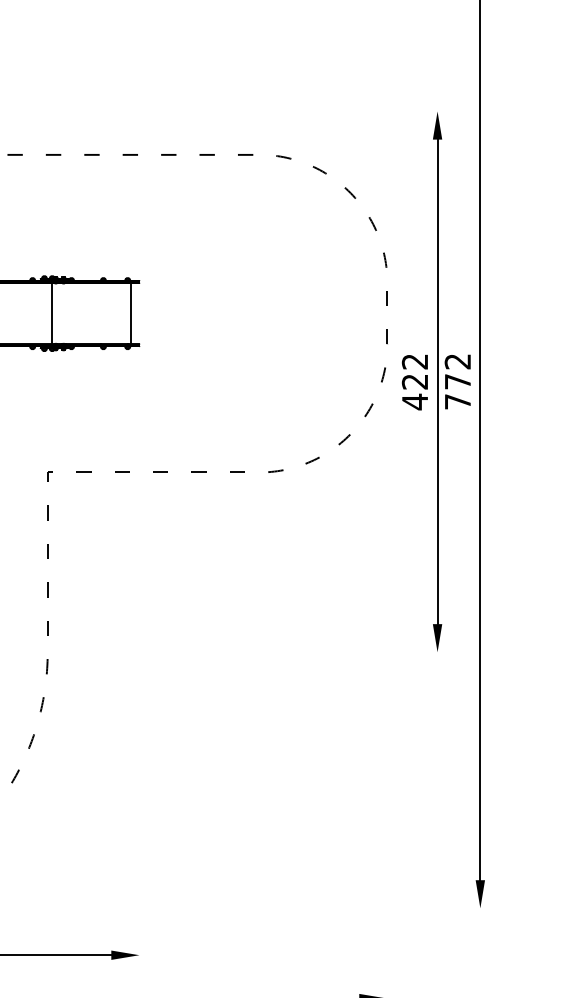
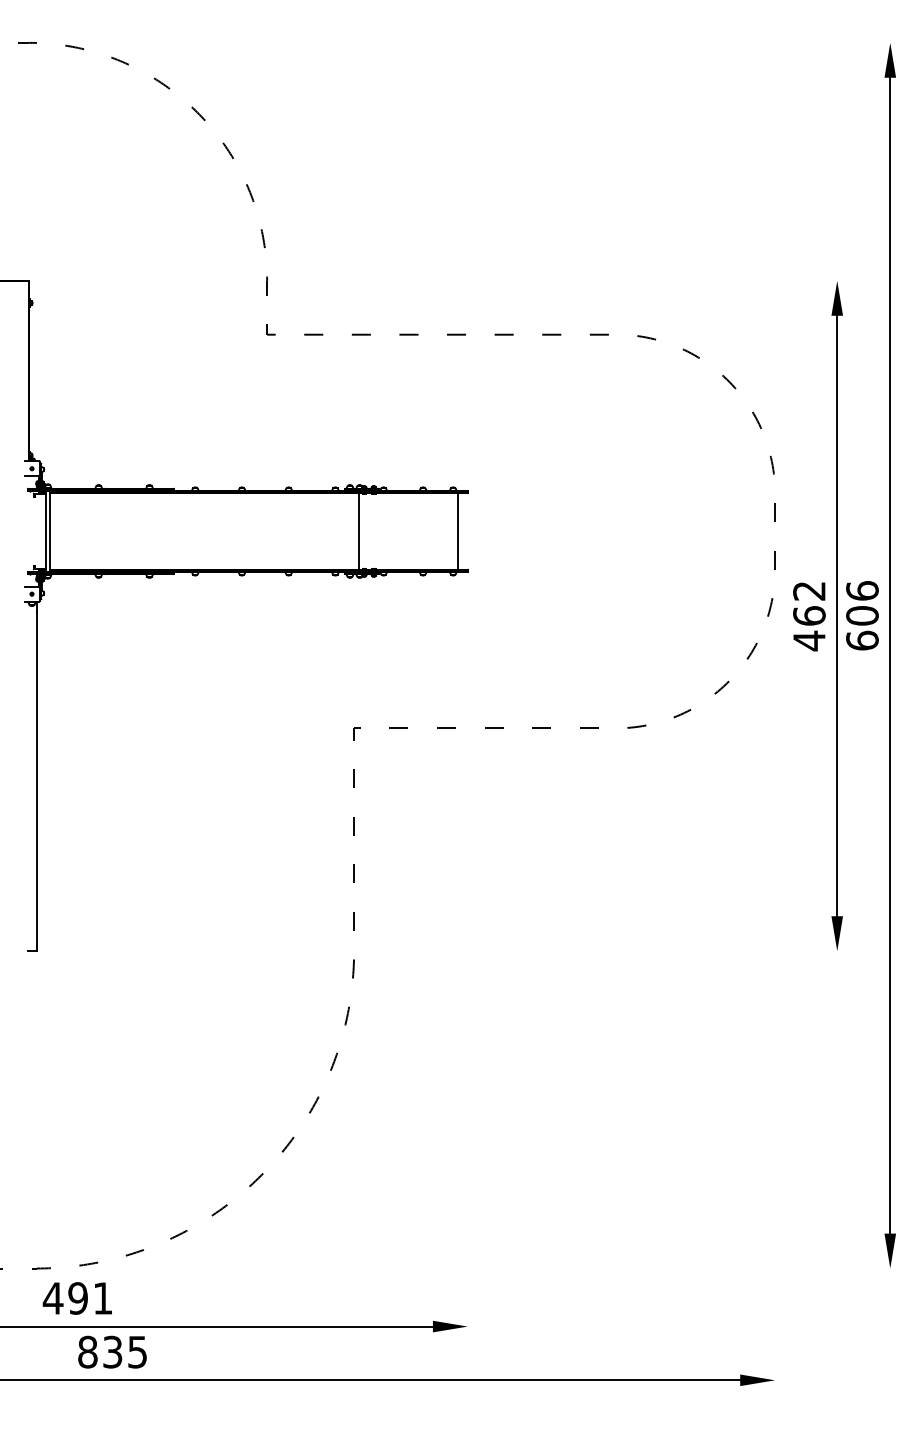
text: (415, 381) -> (809, 615), 422 -> 462
text: (457, 381) -> (862, 615), 772 -> 606

